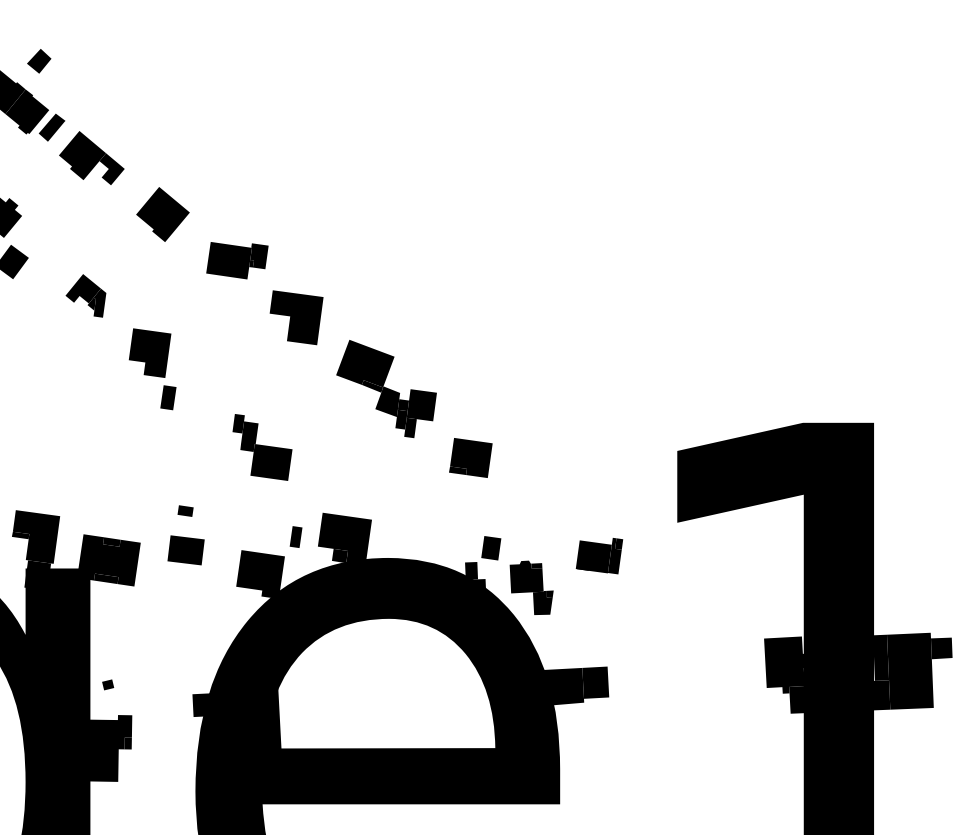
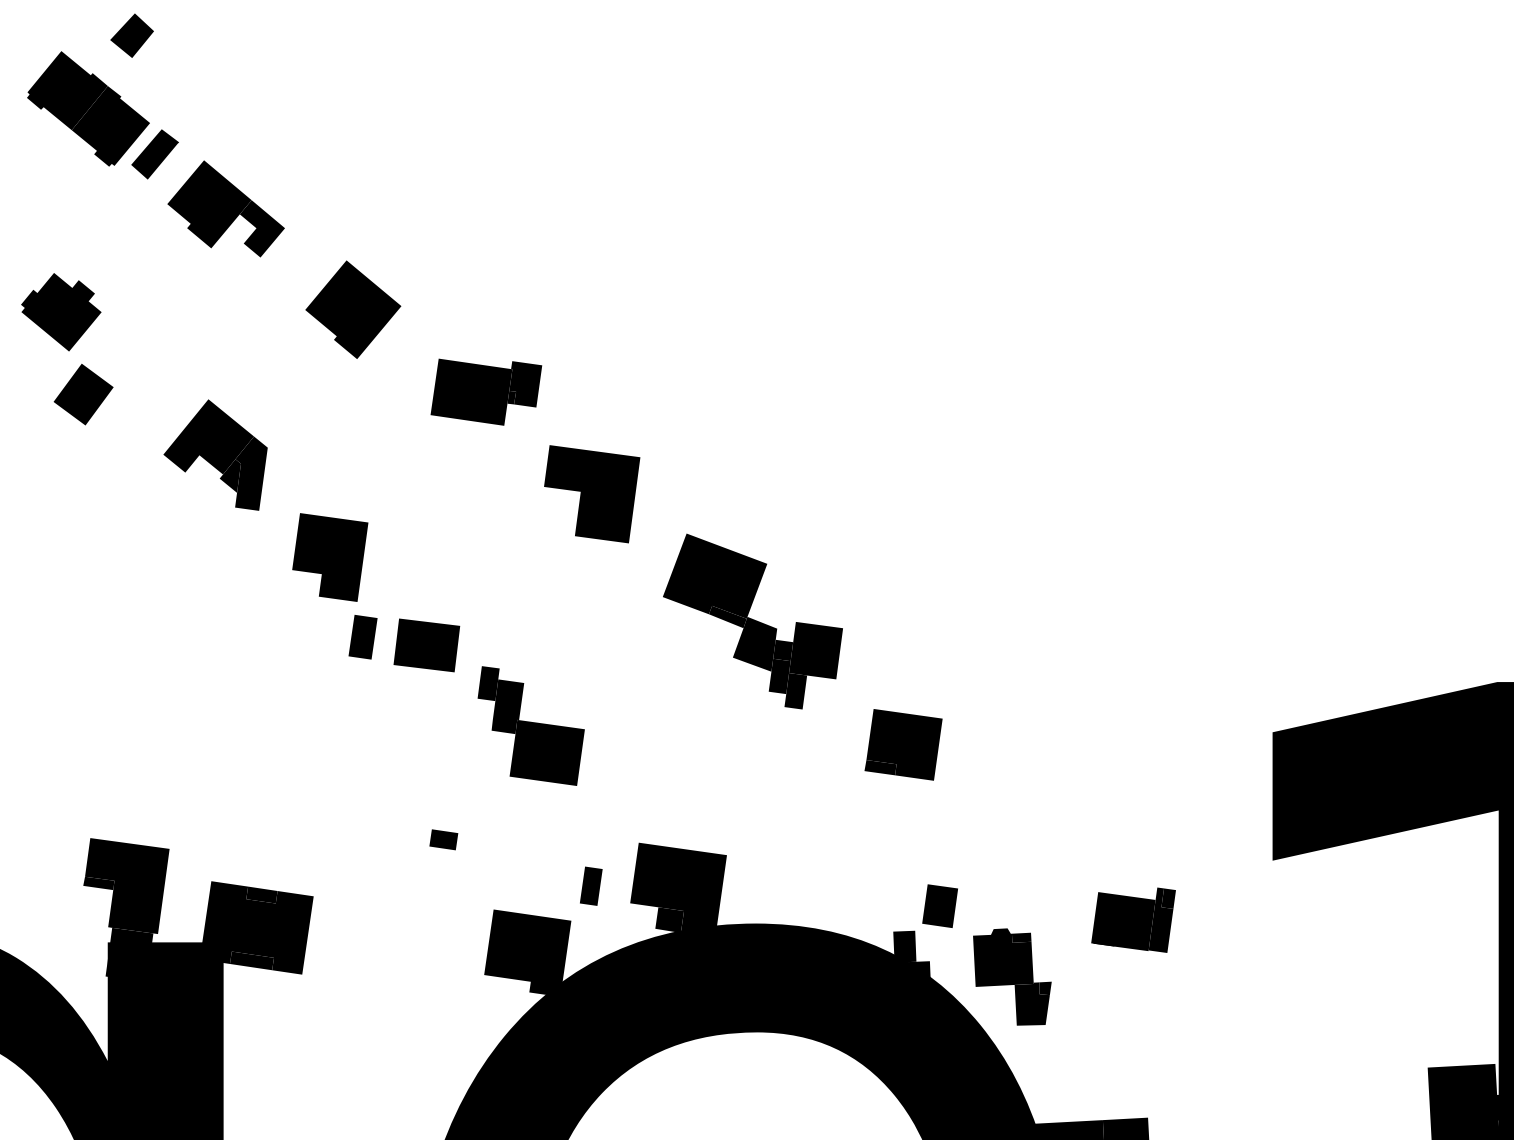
part: (85, 295) -> (214, 454), size x1.43
part: (185, 510) -> (443, 838), moved
part: (185, 550) -> (425, 645), moved

